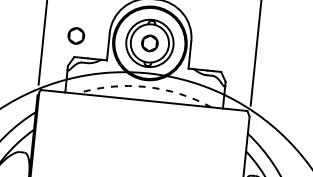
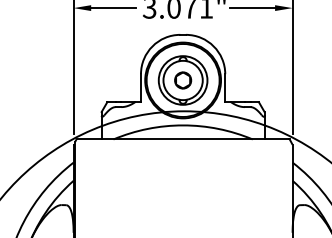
part: (76, 36) -> (107, 80), removed
arc: (145, 87) -> (183, 125), dashed -> solid

